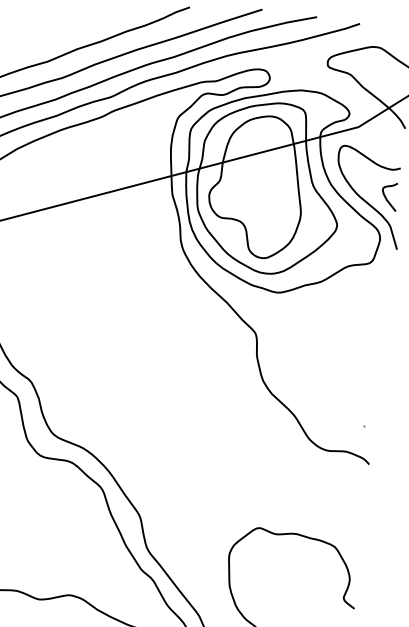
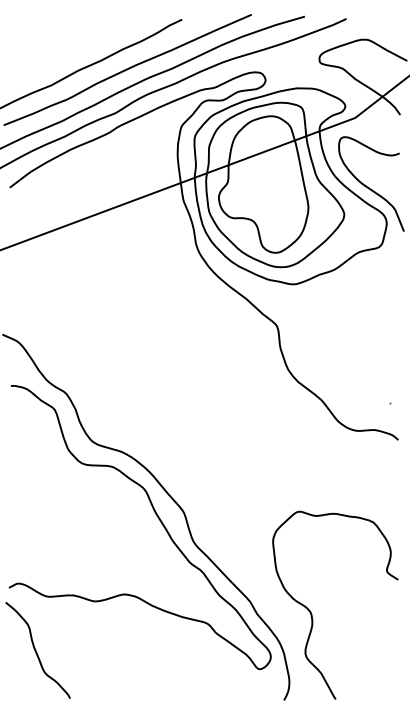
curve: (387, 198) -> (389, 183), removed

